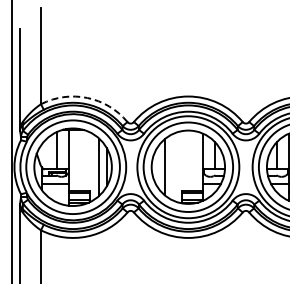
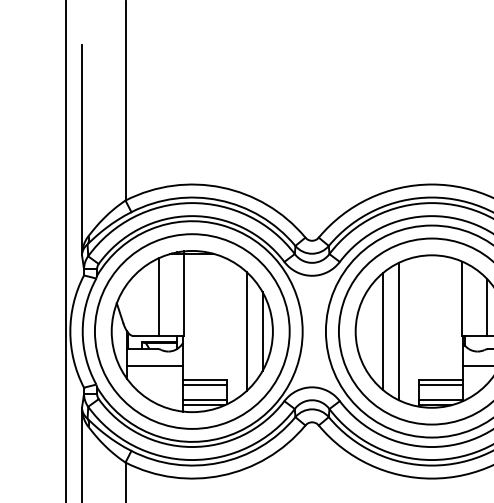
arc: (87, 97) -> (222, 186), dashed -> solid
line: (172, 167) -> (398, 332), added

